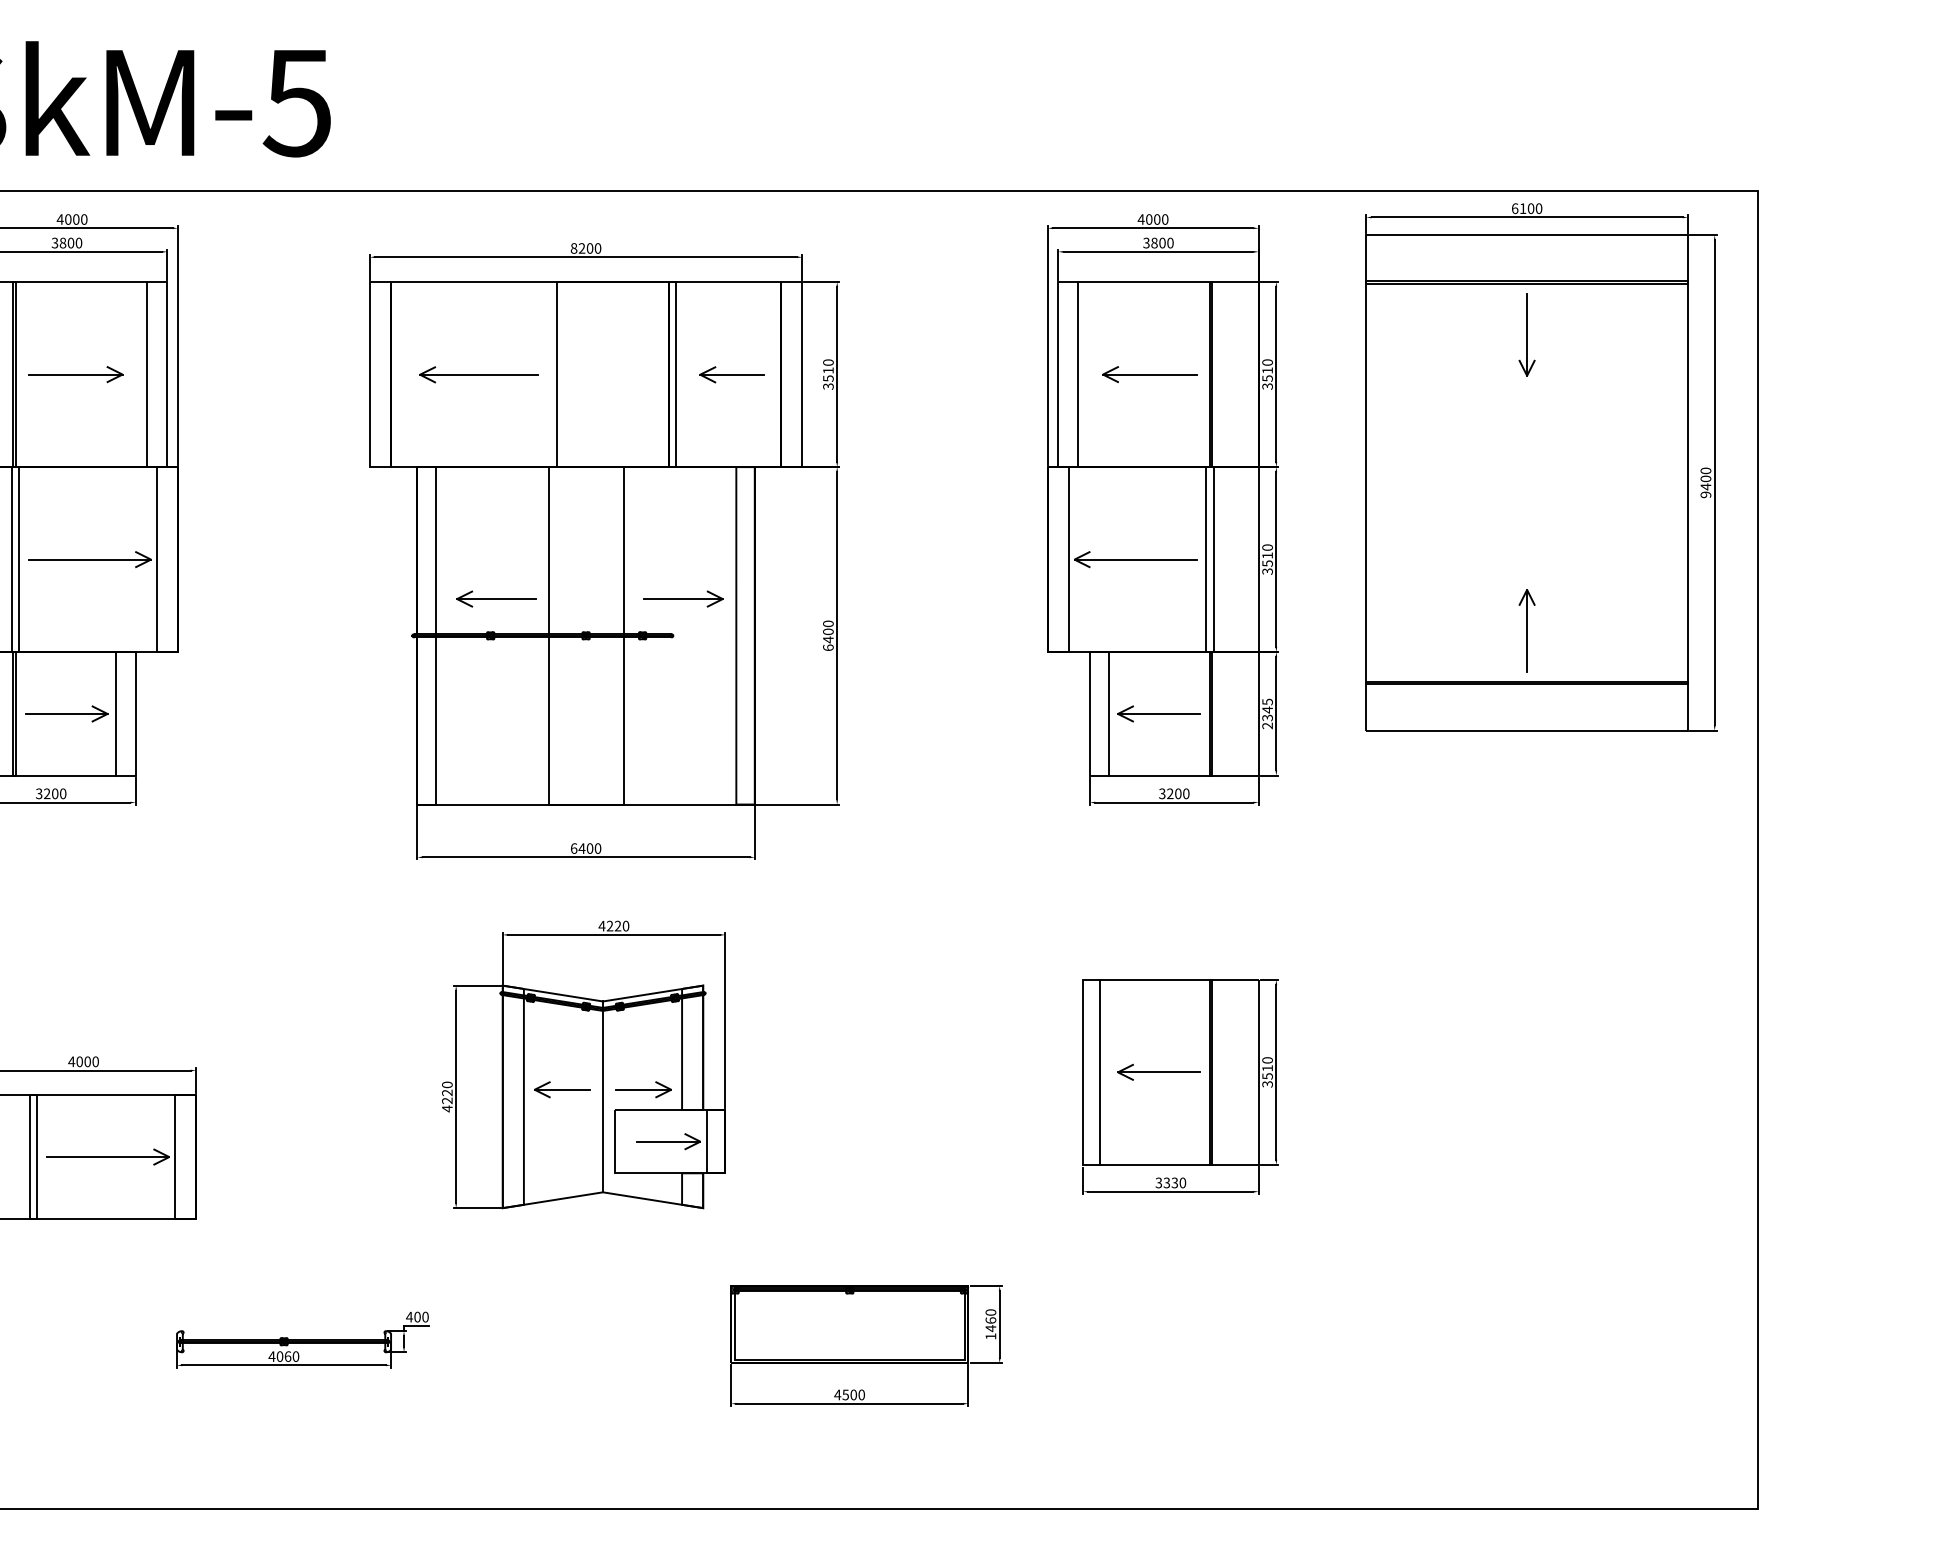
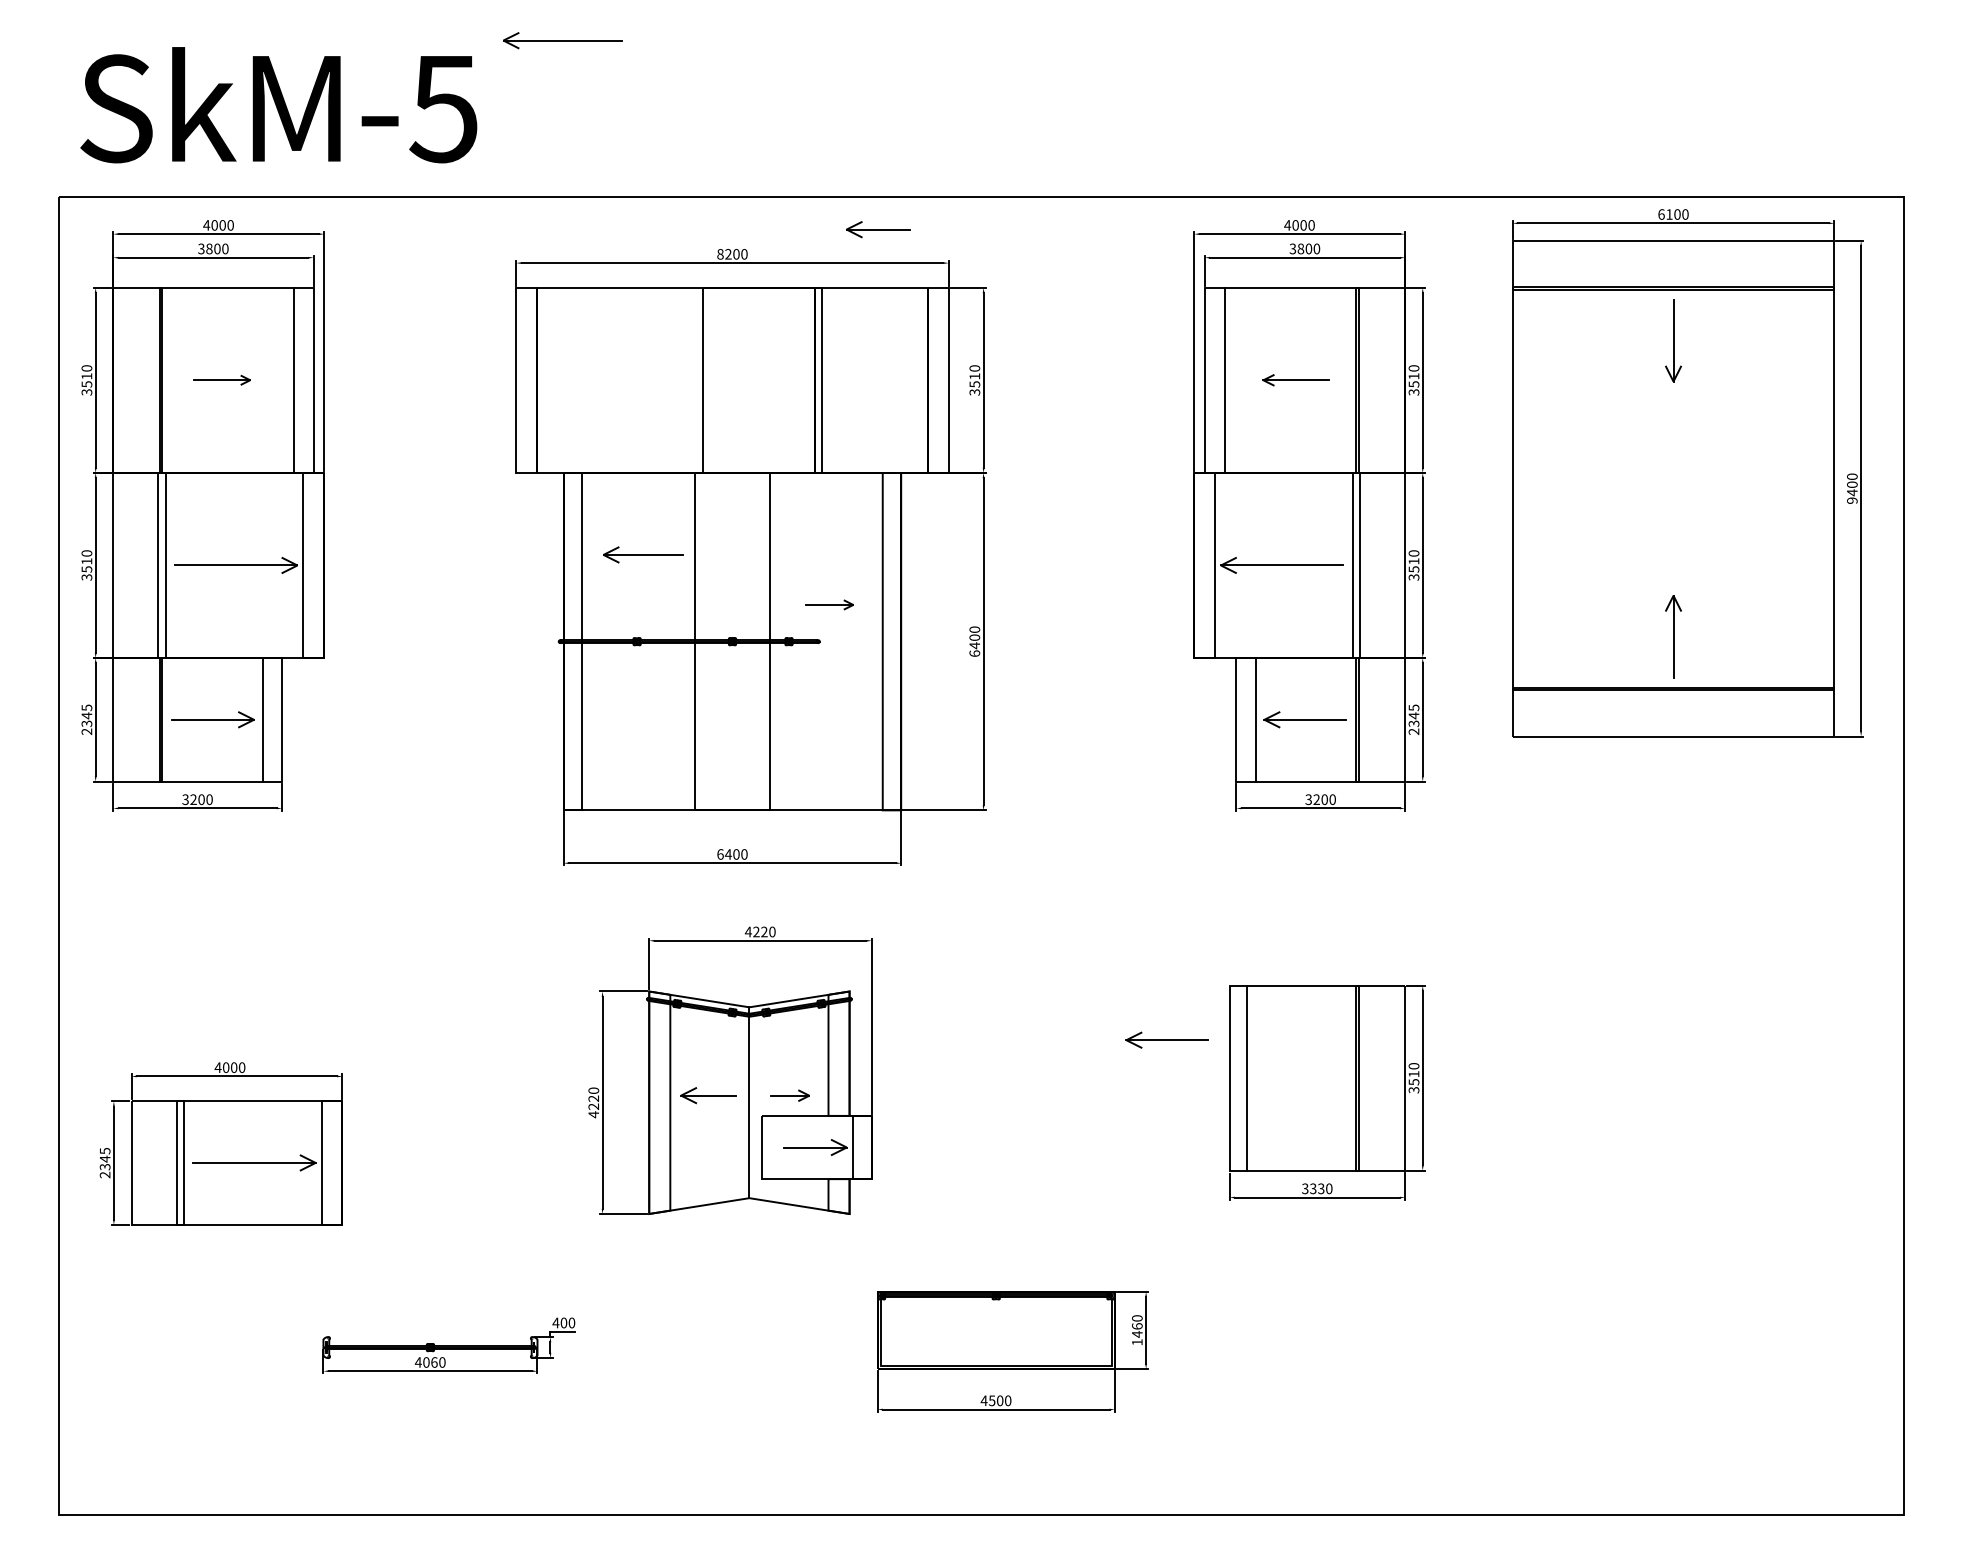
part: (75, 373) -> (221, 379), size x0.6
part: (1149, 373) -> (1295, 379), size x0.7
part: (479, 374) -> (562, 40), moved
part: (732, 374) -> (878, 229), moved
part: (497, 598) -> (643, 554), moved
part: (683, 598) -> (829, 604), size x0.6
part: (1158, 1071) -> (1166, 1039), moved
part: (643, 1089) -> (789, 1095), size x0.7

